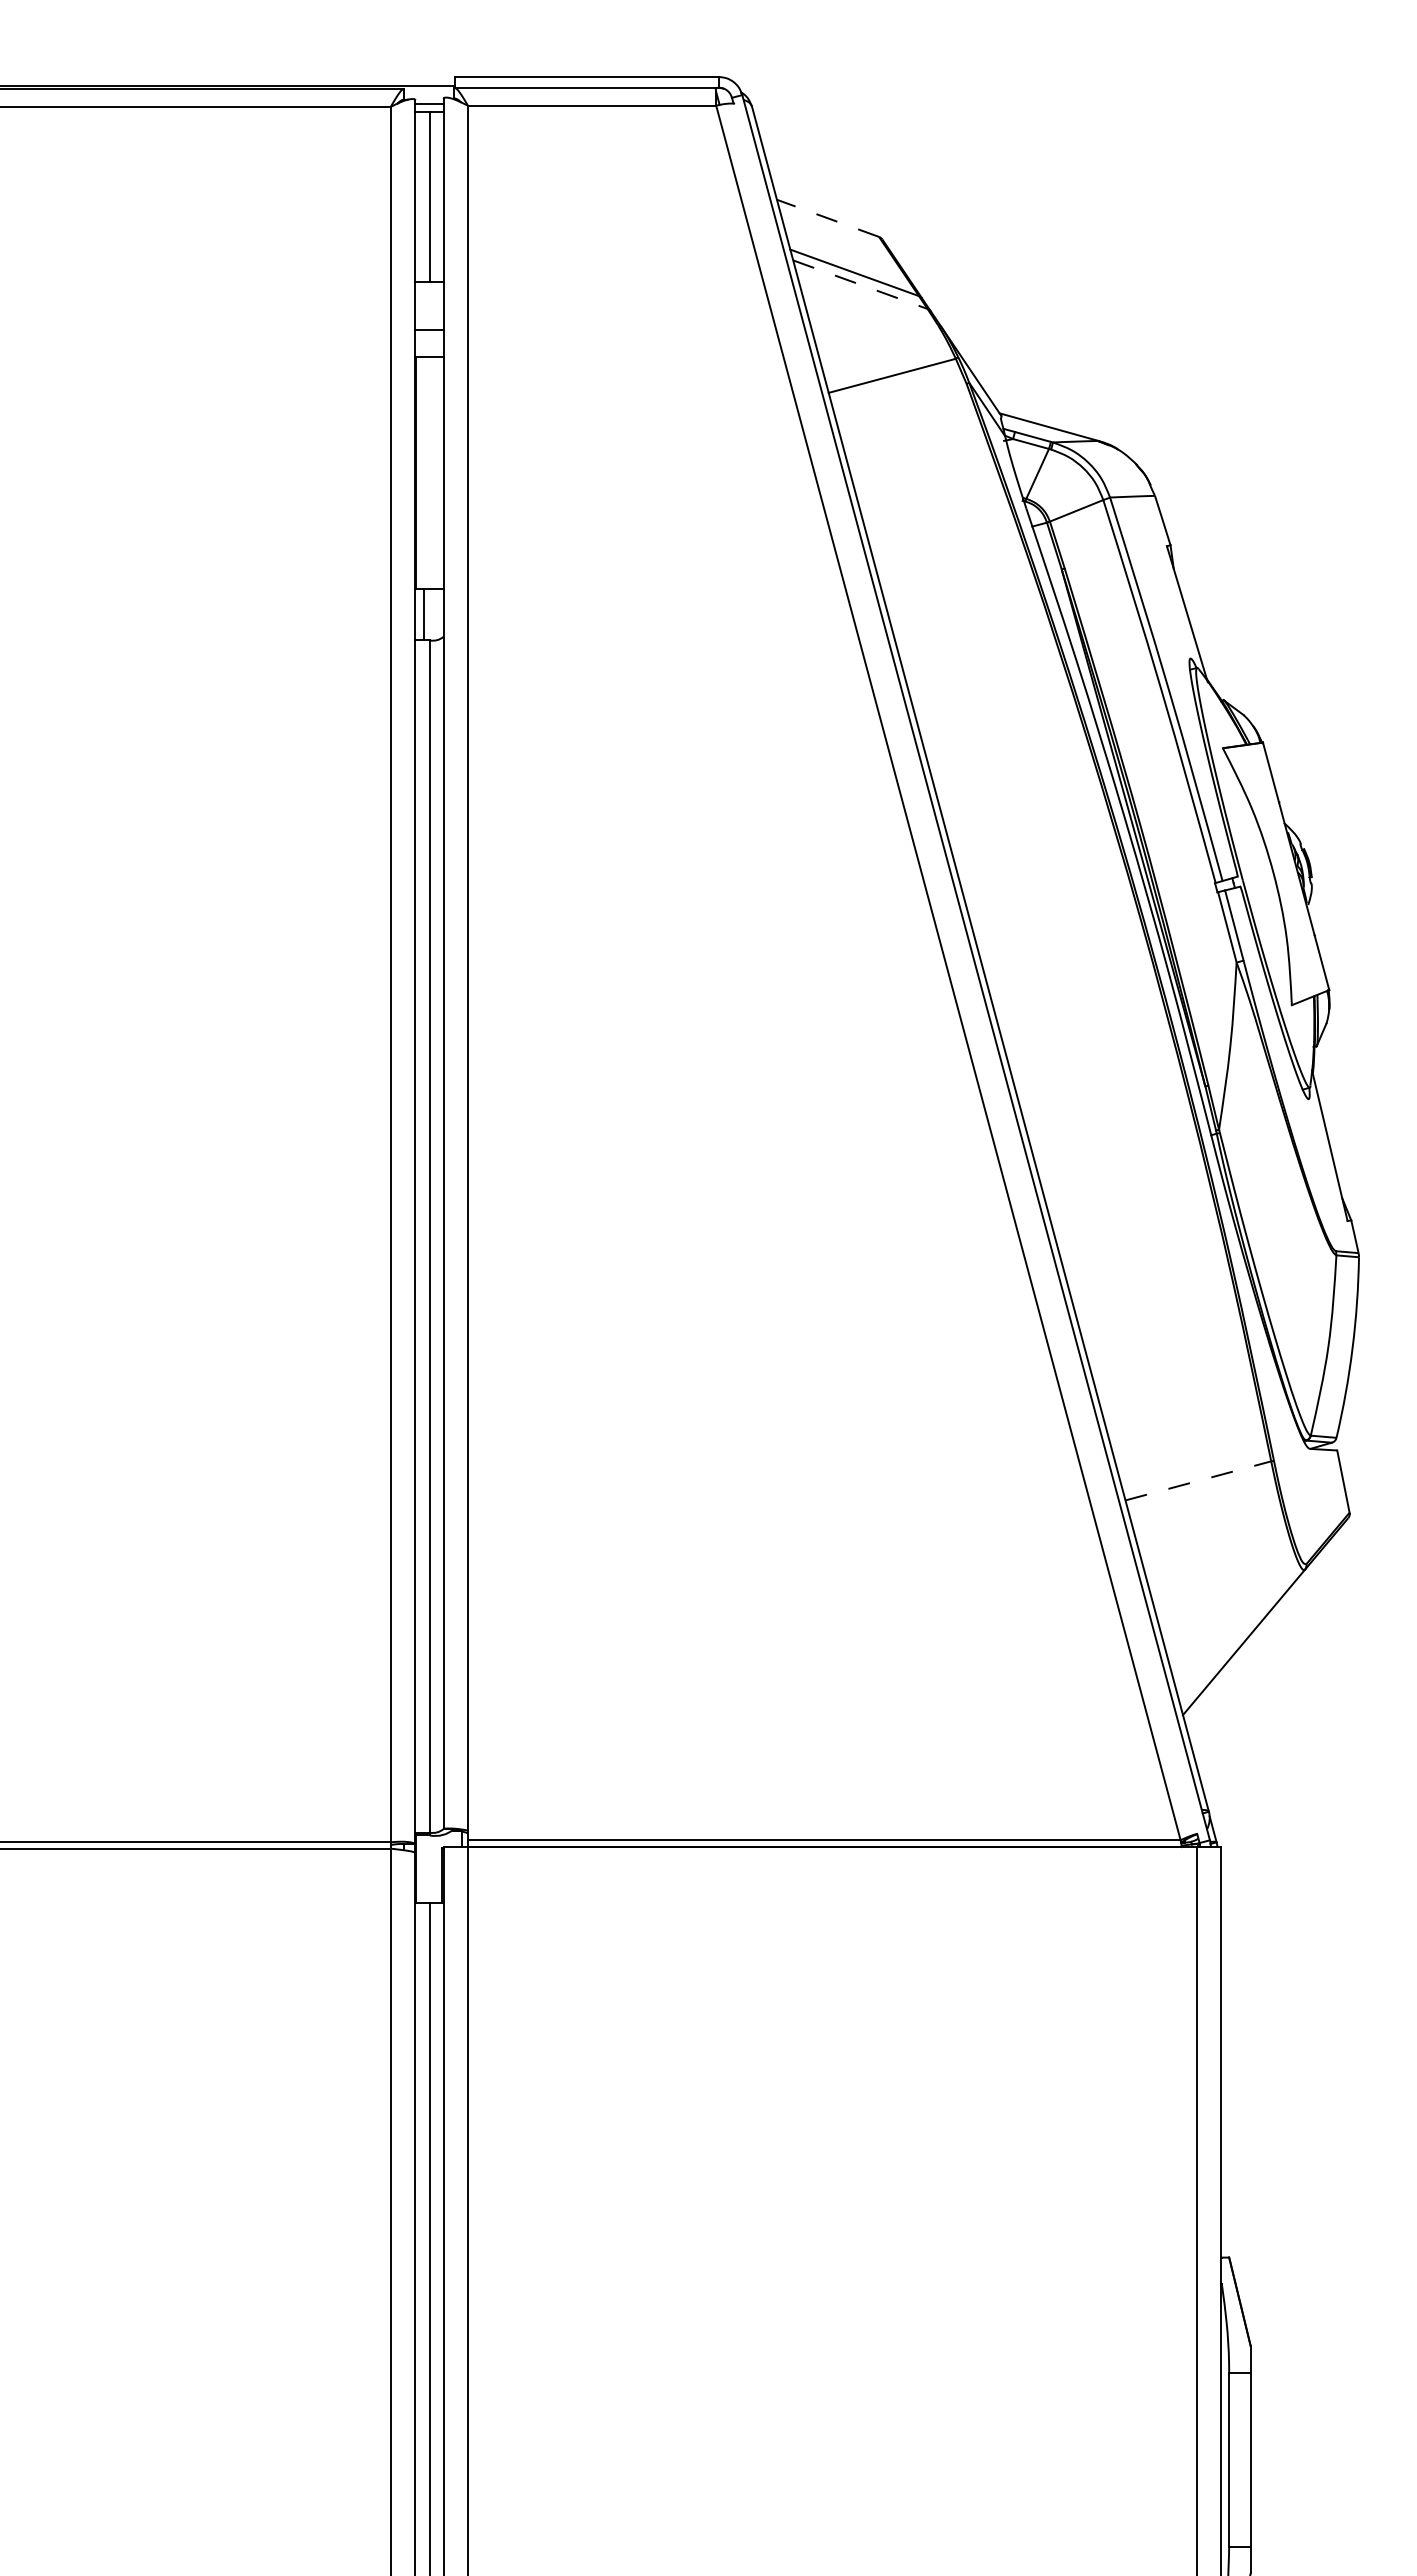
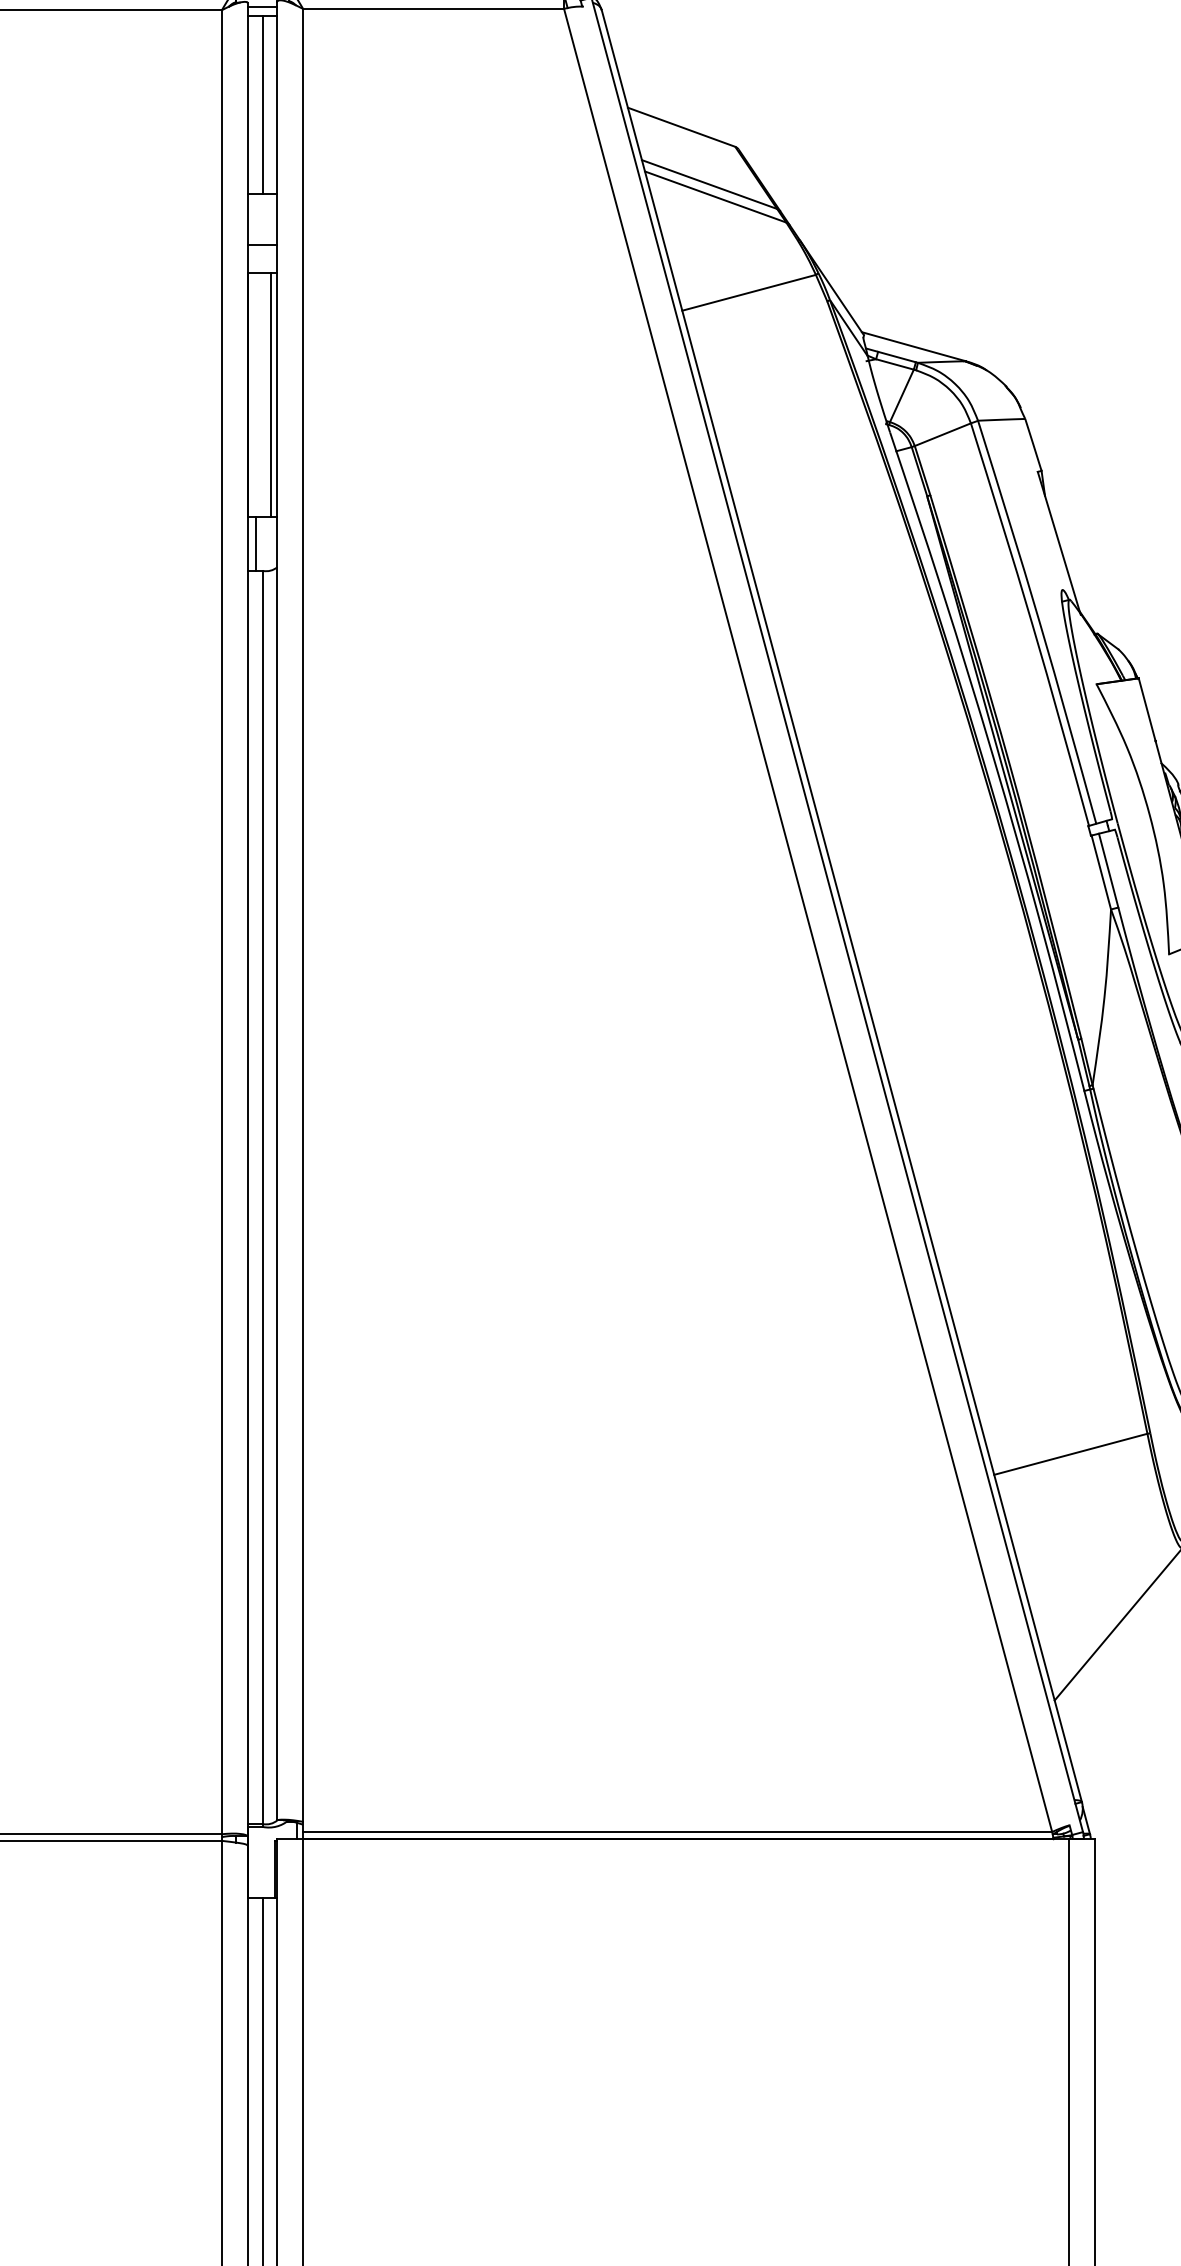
line: (827, 218) -> (681, 127), dashed -> solid
line: (860, 284) -> (715, 196), dashed -> solid
line: (437, 473) -> (271, 395), added
line: (1198, 1480) -> (1070, 1453), dashed -> solid

